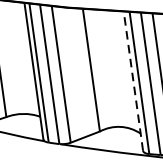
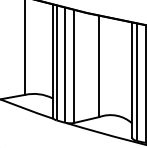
line: (133, 80) -> (132, 79), dashed -> solid

